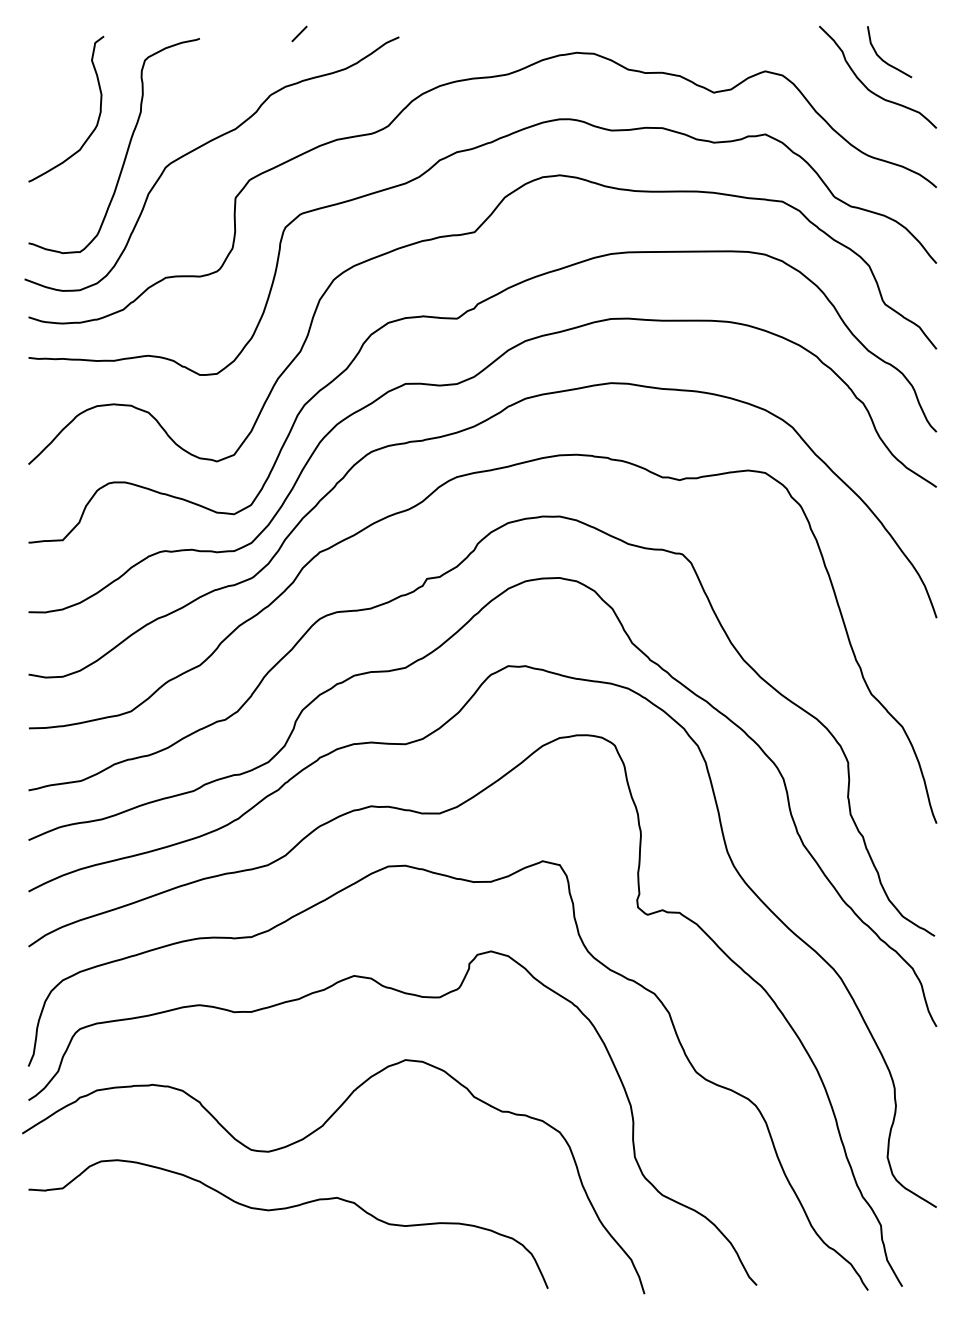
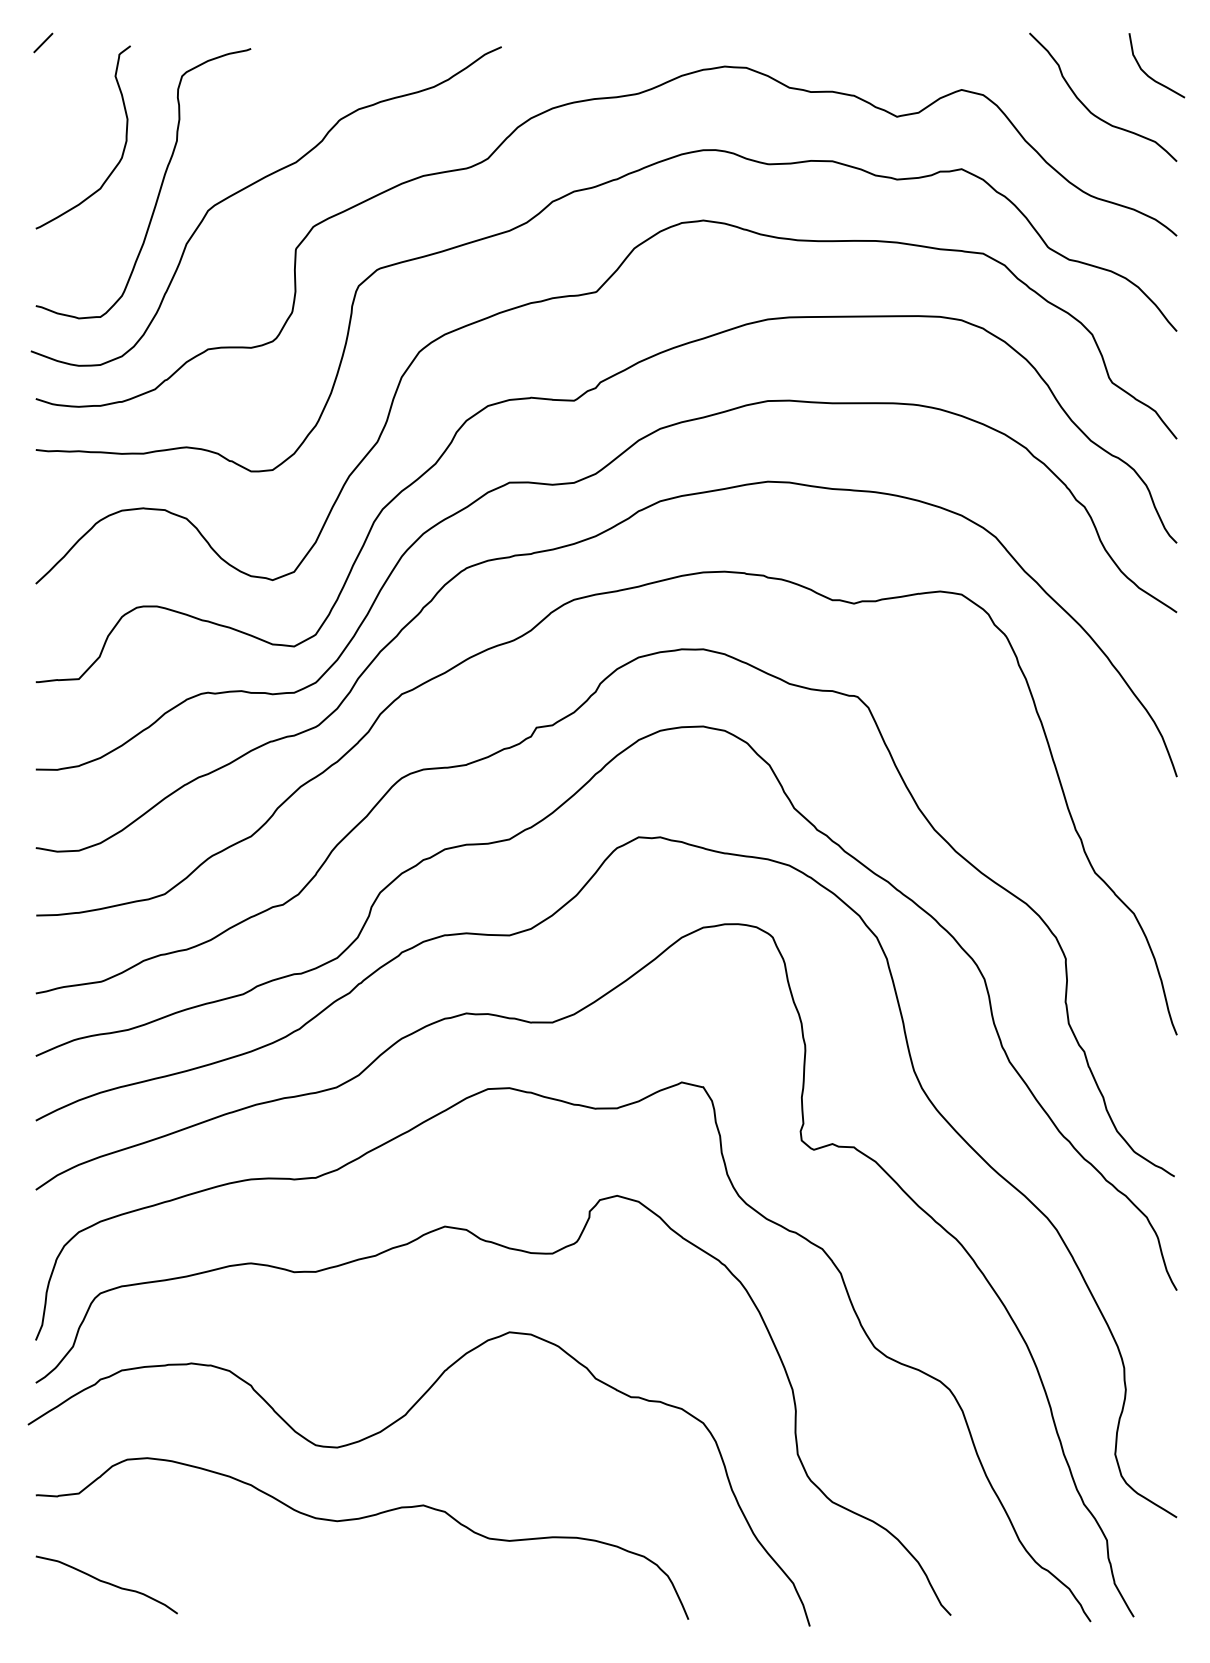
line: (299, 33) -> (43, 42), moved
curve: (883, 59) -> (1149, 75), moved
curve: (84, 1259) -> (106, 1583), added

